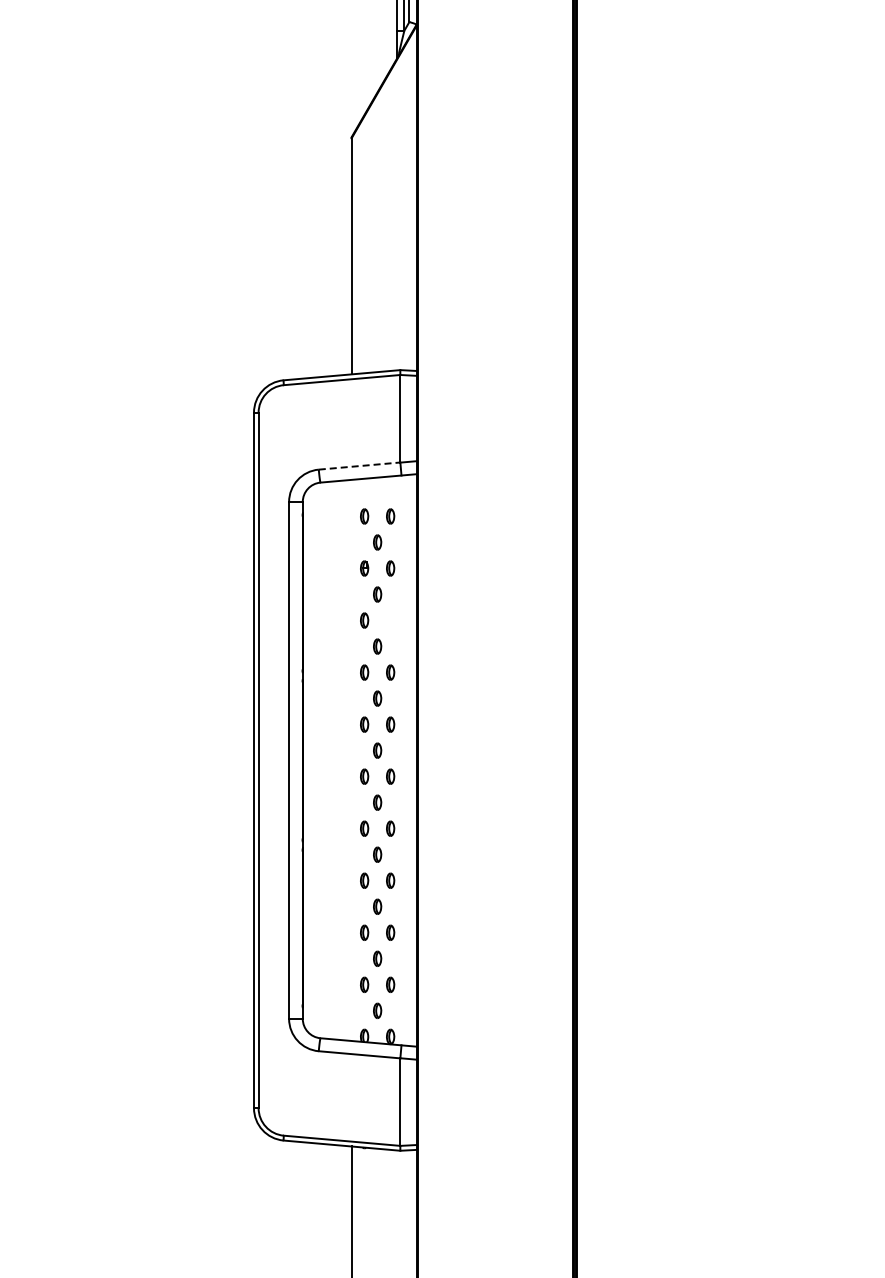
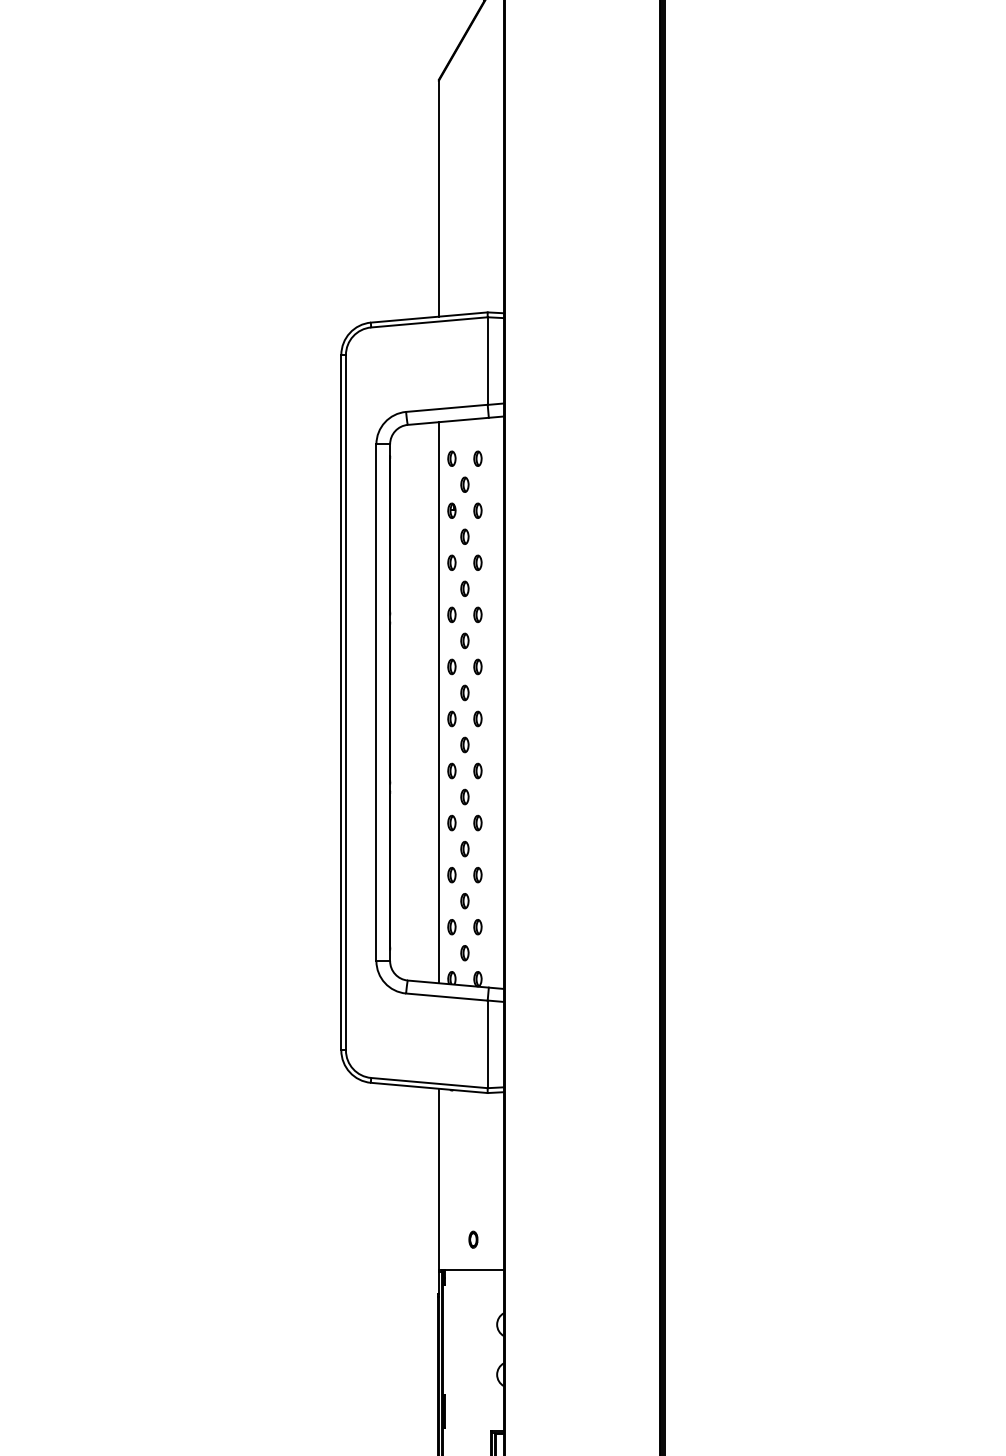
line: (359, 466) -> (446, 408), dashed -> solid
part: (390, 620) -> (477, 562), added
line: (351, 760) -> (438, 702), added

